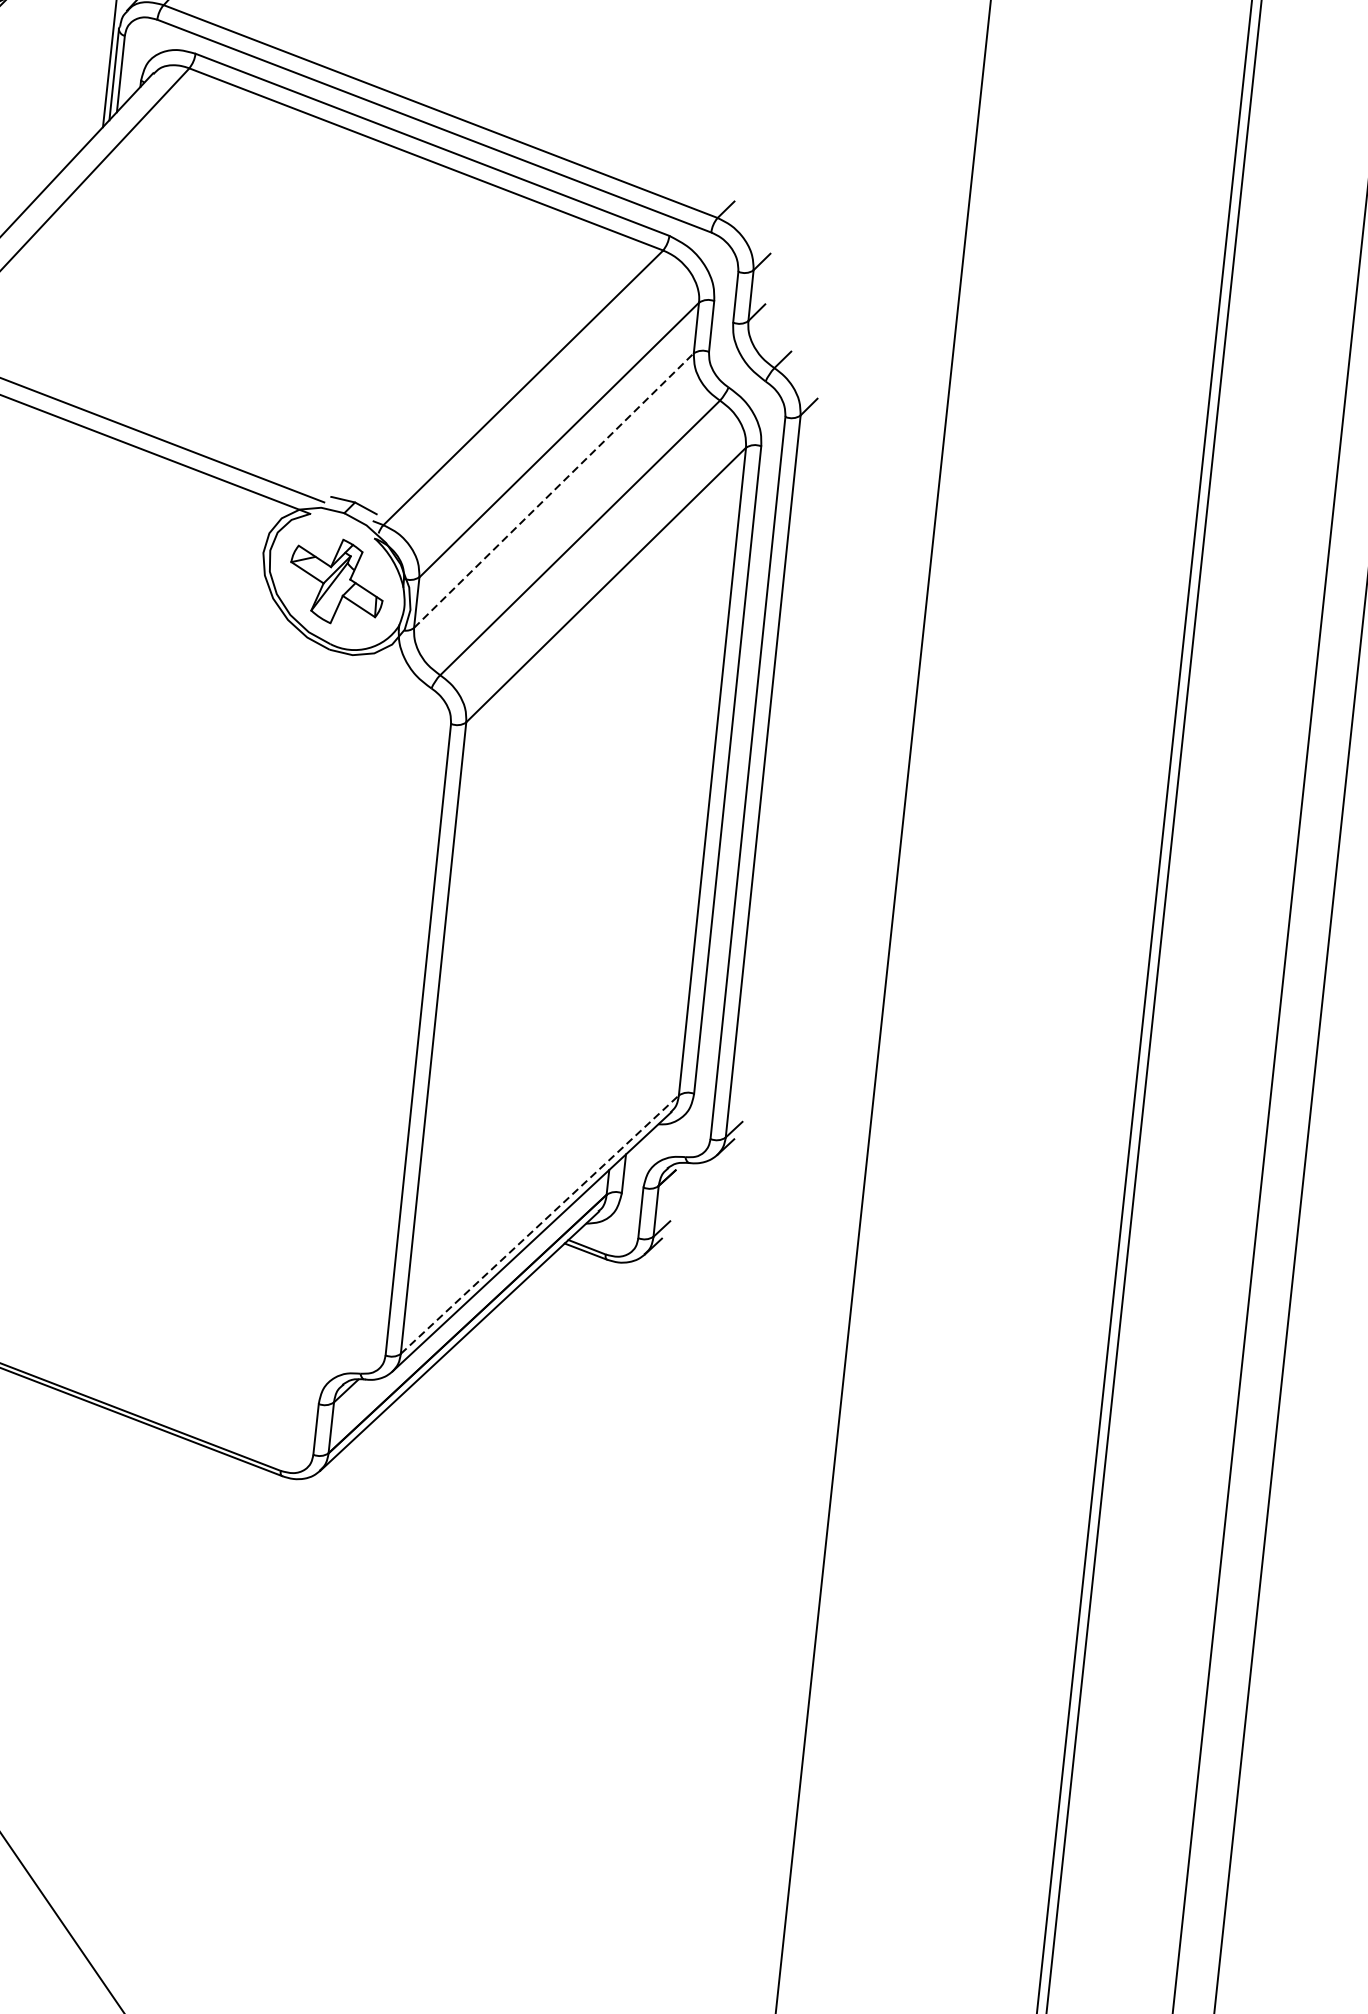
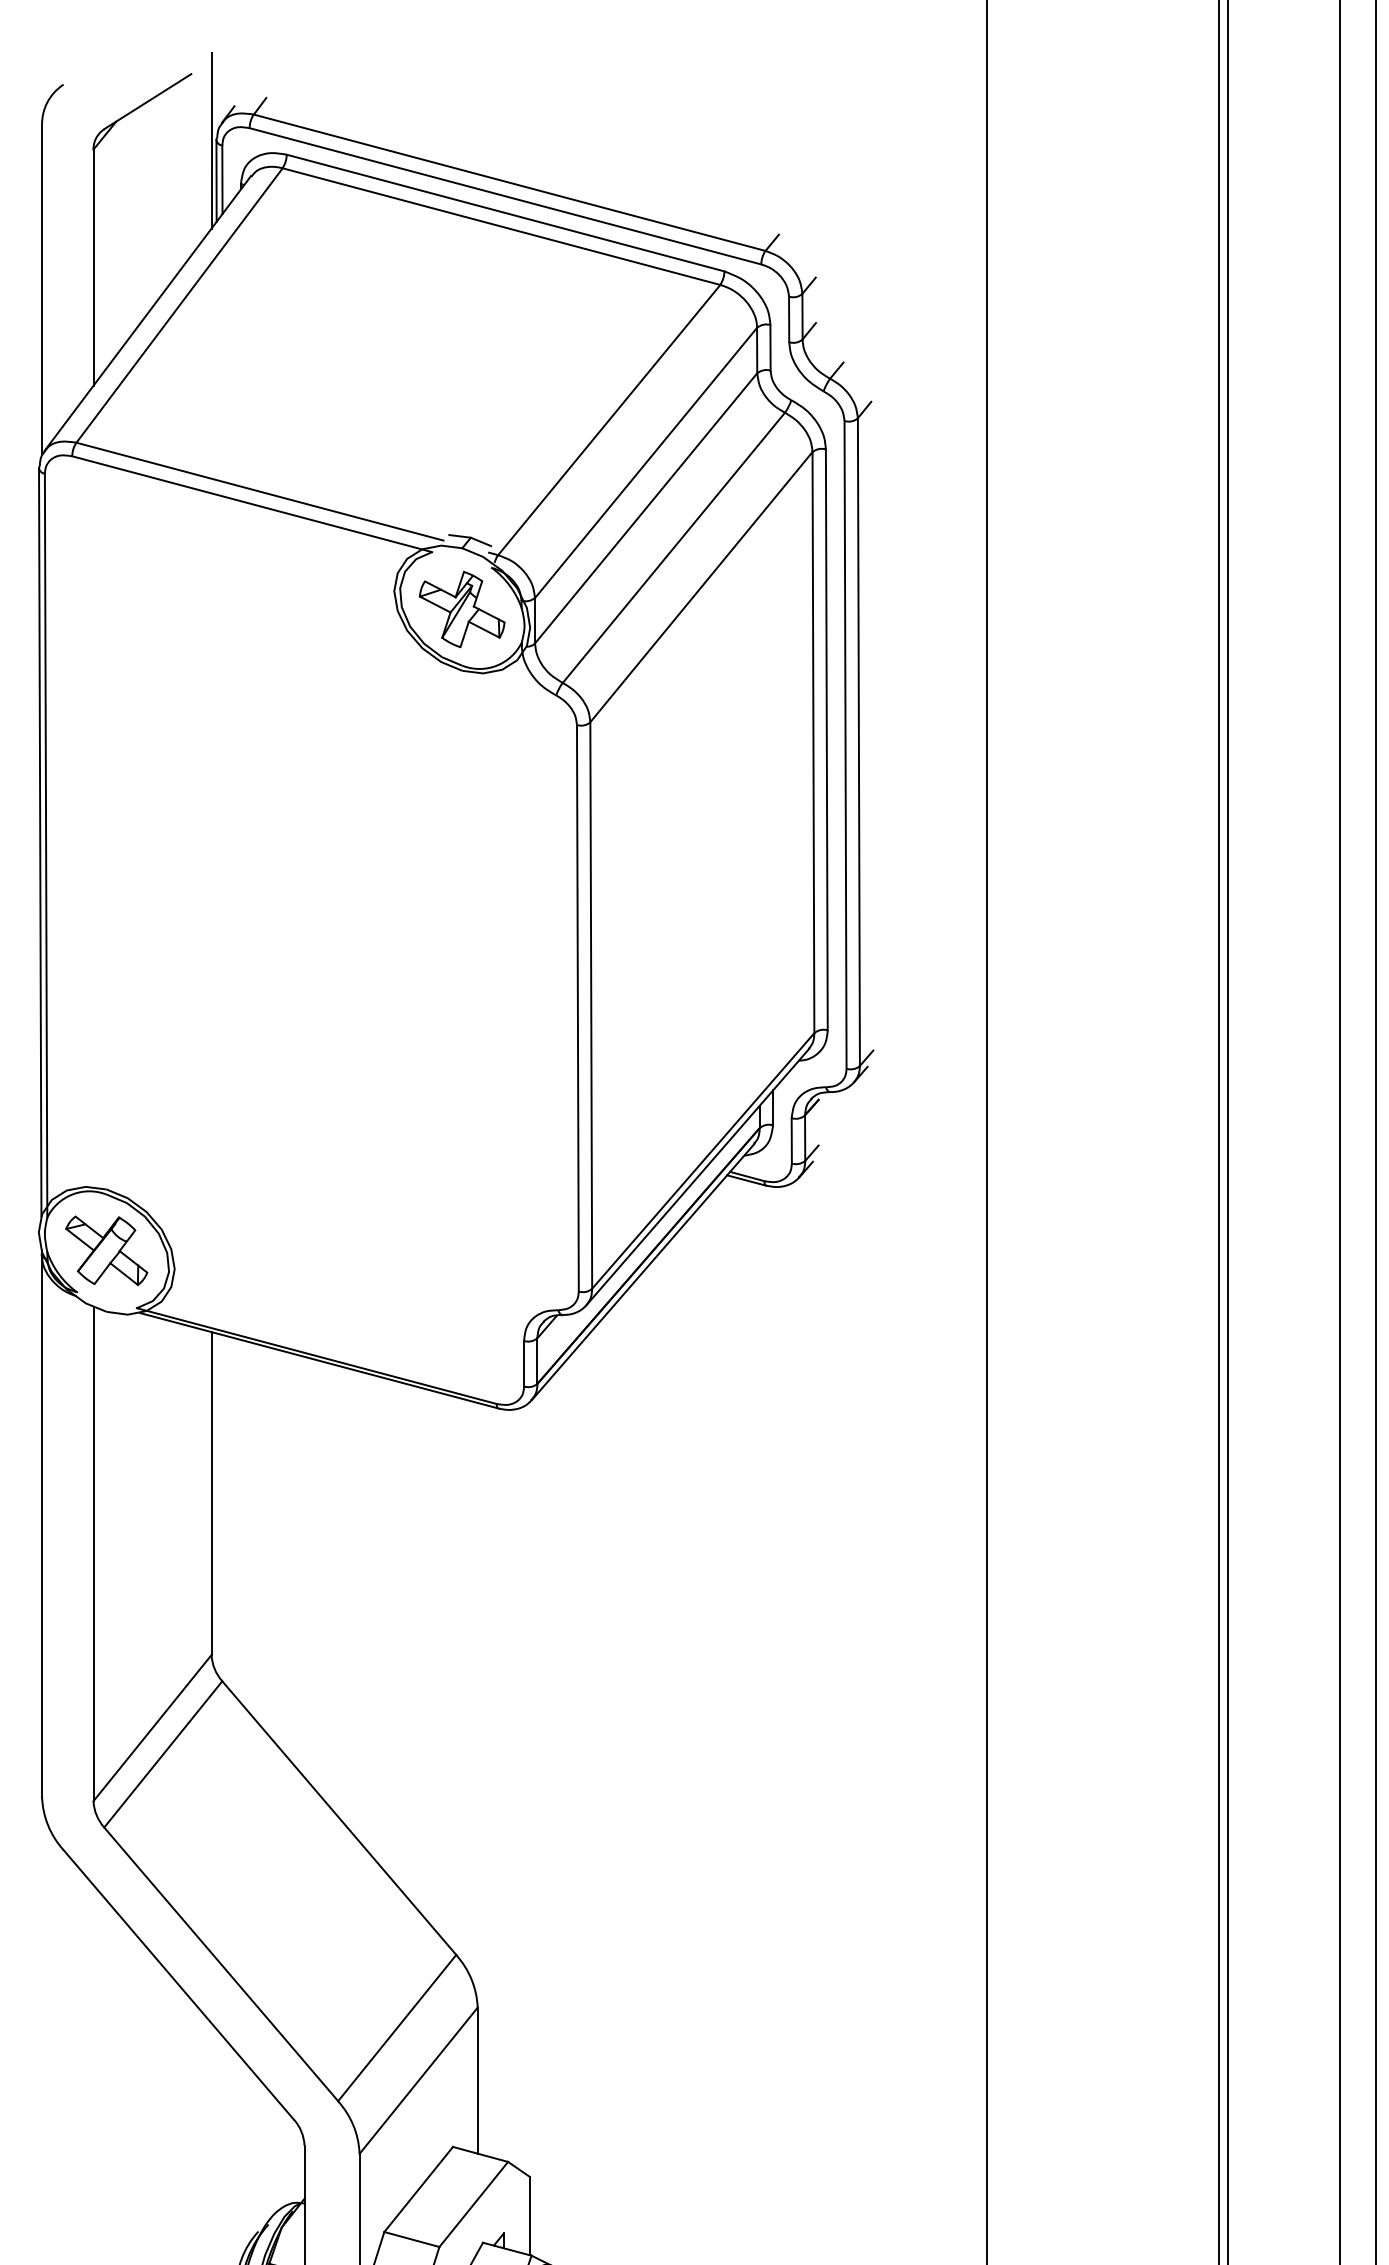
line: (554, 490) -> (646, 508), dashed -> solid
line: (540, 1224) -> (703, 1160), dashed -> solid

